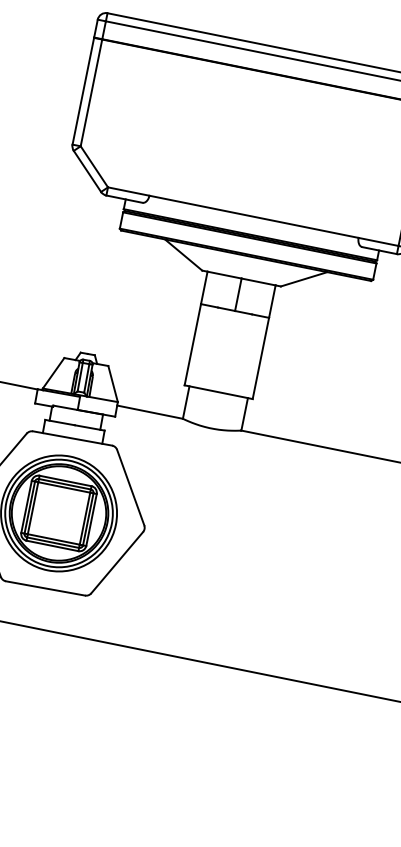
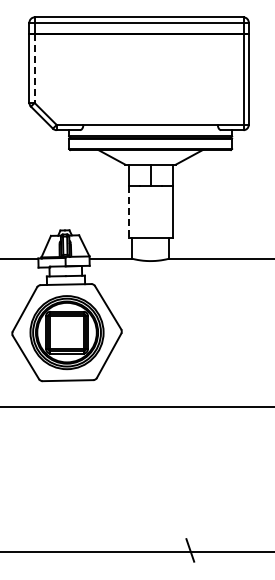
line: (90, 94) -> (34, 69), solid -> dashed
line: (192, 345) -> (128, 212), solid -> dashed

